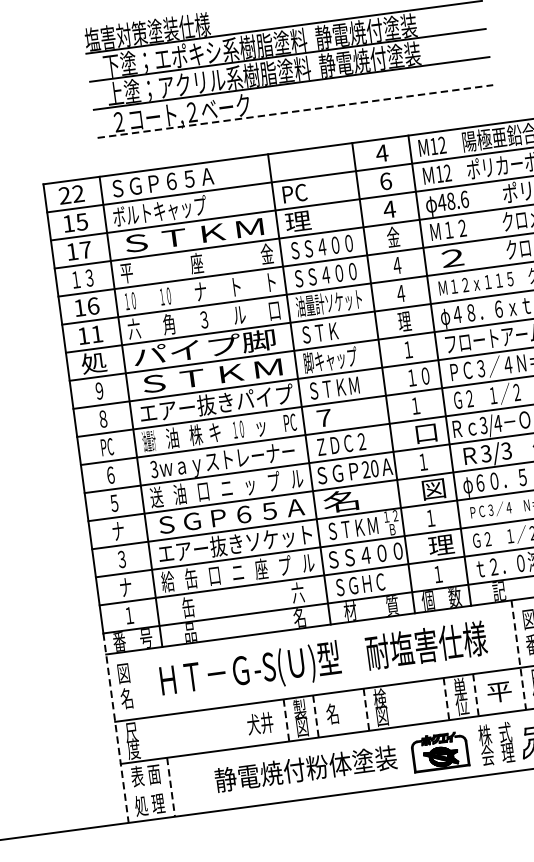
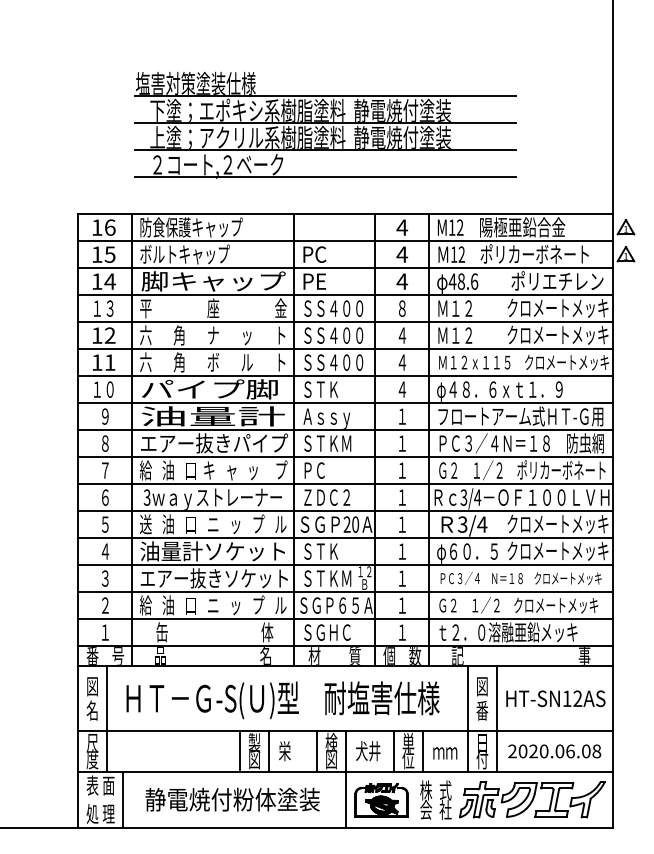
line: (296, 111) -> (326, 177), dashed -> solid
text: (386, 181) -> (402, 254), 6 -> 4
text: (162, 182) -> (191, 227), ＳＧＰ６５Ａ -> 防食保護キャップ
text: (71, 194) -> (103, 227), 22 -> 16
text: (298, 221) -> (314, 281), 理 -> PE
text: (193, 235) -> (213, 281), ＳＴＫＭ -> 脚キャップ
text: (393, 236) -> (402, 307), 金 -> ８
text: (85, 249) -> (109, 281), 17 -> 14
text: (452, 258) -> (455, 335), ２ -> Ｍ１２
text: (236, 286) -> (247, 335), ト -> ッ
text: (164, 296) -> (178, 335), １０ -> 角
text: (129, 300) -> (145, 334), １０ -> 六
text: (329, 303) -> (333, 362), 油量計ソケット -> ＳＳ４００
text: (92, 306) -> (109, 335), 16 -> 12
text: (274, 310) -> (280, 362), 口 -> ト
text: (204, 319) -> (213, 362), ３ -> ボ
text: (404, 321) -> (402, 389), 理 -> ４
text: (329, 361) -> (326, 417), 脚キャップ -> Ａｓｓｙ
text: (93, 363) -> (103, 389), 処 -> １０
text: (210, 376) -> (212, 416), ＳＴＫＭ -> 油量計
text: (424, 376) -> (414, 443), １０ -> １
text: (324, 418) -> (314, 470), ７ -> ＰＣ
text: (290, 421) -> (281, 469), PC -> プ
text: (238, 430) -> (231, 471), １０ -> ャ
text: (426, 433) -> (408, 497), 口 -> １
text: (195, 435) -> (190, 470), 株 -> 口
text: (148, 441) -> (145, 470), 油量計 -> 給
text: (107, 447) -> (105, 470), PC -> ７
text: (506, 450) -> (482, 524), 3/3 -> 3/4
text: (433, 489) -> (408, 551), 図 -> １
text: (342, 501) -> (320, 551), 名 -> ＳＴＫ
text: (229, 516) -> (212, 551), ＳＧＰ６５Ａ -> 油量計ソケット
text: (118, 531) -> (105, 551), ナ -> ４
text: (441, 545) -> (408, 605), 理 -> １
text: (366, 555) -> (336, 605), ＳＳ４００ -> ＳＧＰ６５Ａ
text: (261, 569) -> (235, 605), 座 -> ッ
text: (191, 578) -> (168, 605), 缶 -> 油
text: (125, 587) -> (105, 605), ナ -> ２
text: (298, 593) -> (267, 632), 六 -> 体
line: (519, 655) -> (468, 719), dashed -> solid
text: (499, 692) -> (445, 751), 平 -> ｍｍ
line: (475, 695) -> (422, 751), dashed -> solid
line: (446, 699) -> (394, 751), dashed -> solid
line: (142, 704) -> (106, 718), added
line: (366, 709) -> (317, 751), dashed -> solid
text: (332, 714) -> (284, 751), 名 -> 栄
line: (315, 716) -> (268, 751), dashed -> solid
line: (286, 720) -> (240, 751), dashed -> solid
text: (260, 723) -> (368, 751), moved
line: (116, 728) -> (78, 737), dashed -> solid
line: (399, 735) -> (345, 779), added
text: (507, 752) -> (445, 809), 理 -> 社
text: (305, 768) -> (232, 799), moved
line: (170, 787) -> (122, 800), dashed -> solid

